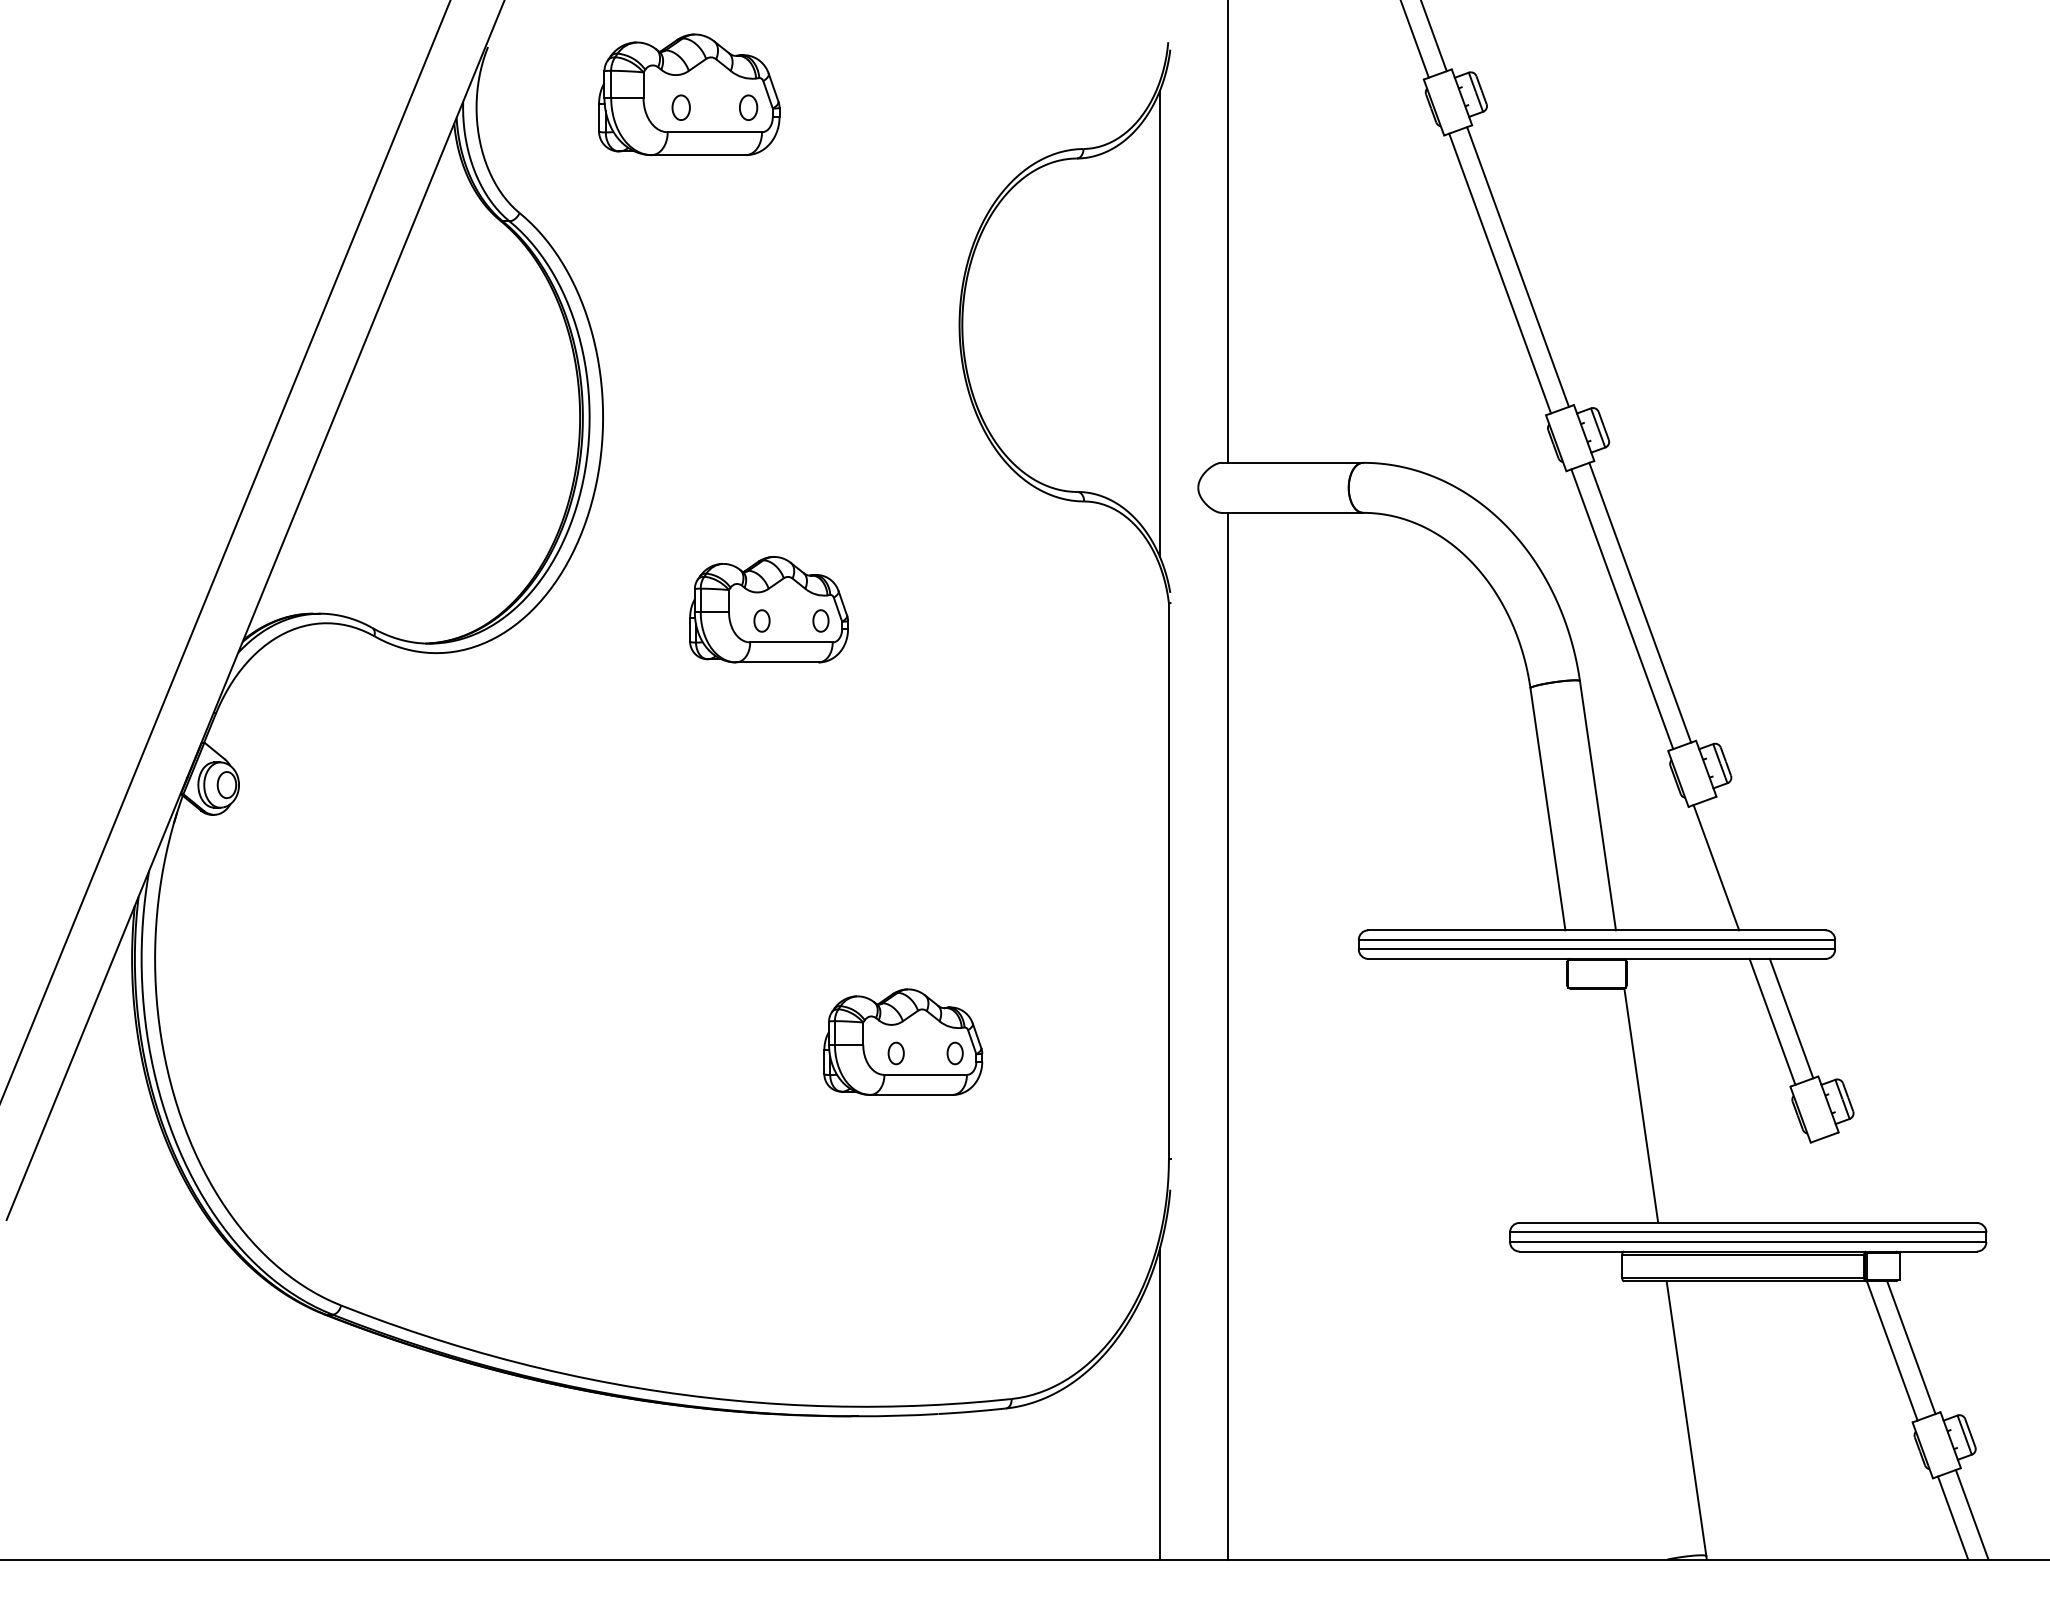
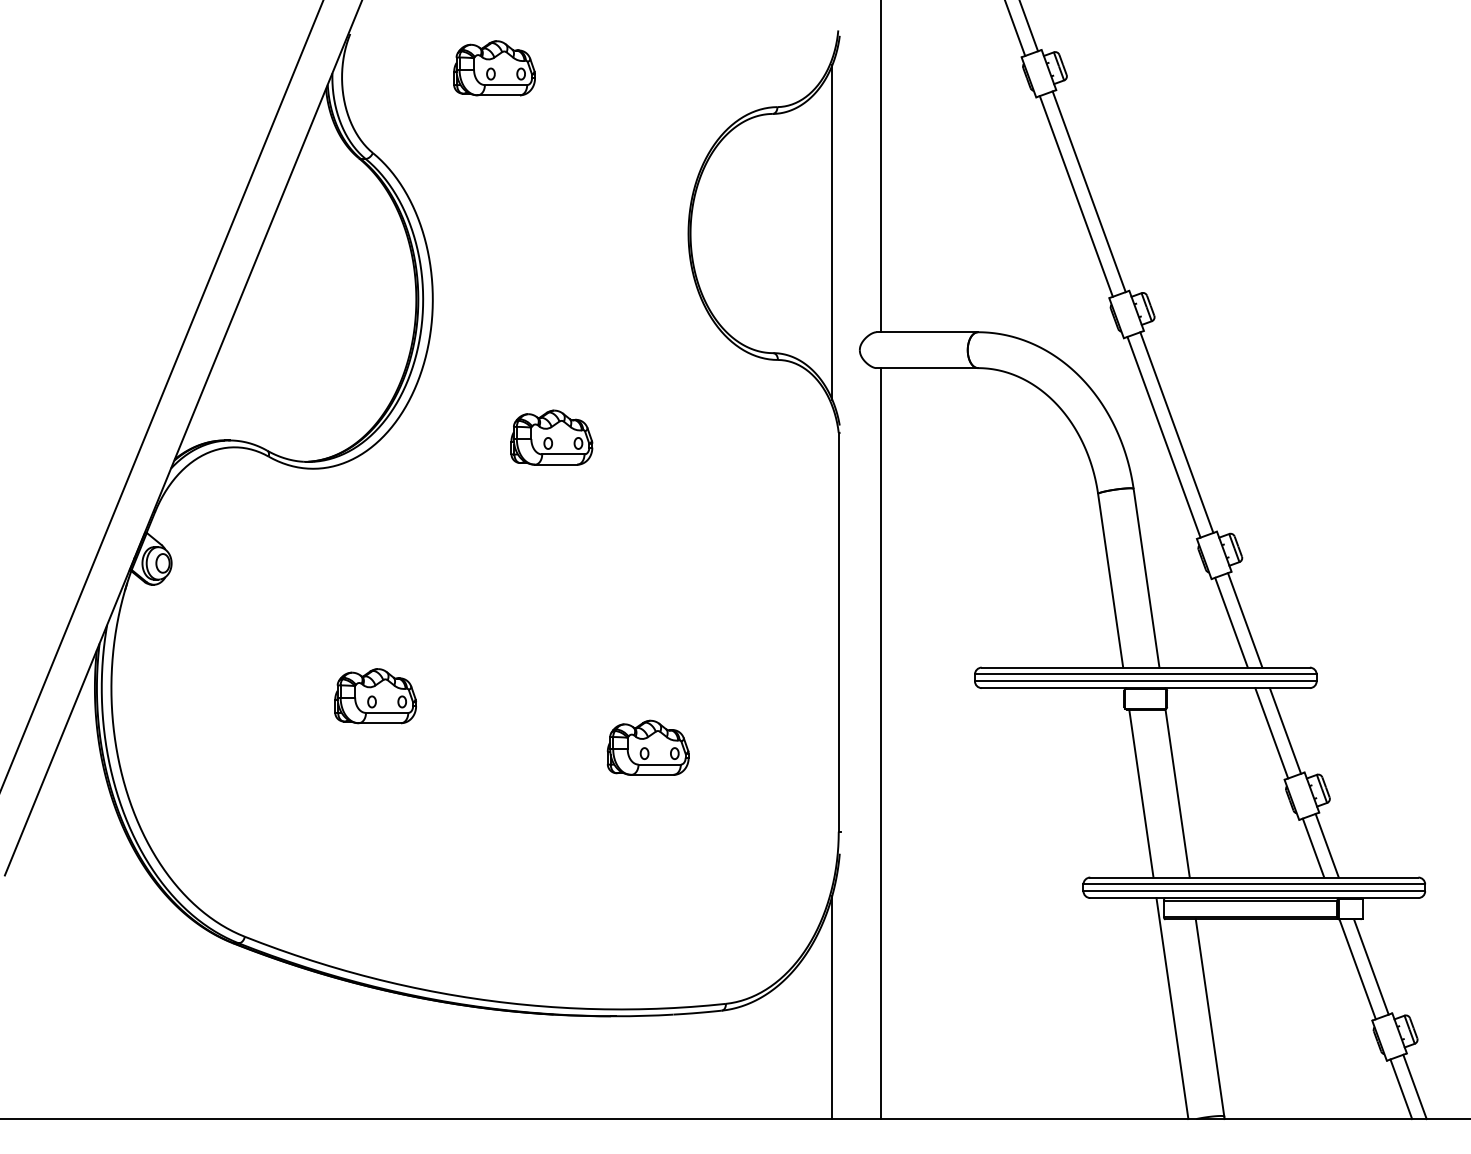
part: (688, 94) -> (494, 68), size x0.62
part: (768, 609) -> (551, 437), size x0.71
line: (1735, 864) -> (1245, 620), added
part: (523, 969) -> (375, 695), added
part: (903, 1041) -> (648, 747), size x0.71
line: (1590, 1105) -> (1141, 793), added
line: (1849, 1178) -> (1326, 845), added
line: (1830, 1181) -> (1313, 847), added
line: (1633, 1405) -> (1172, 1008), added

